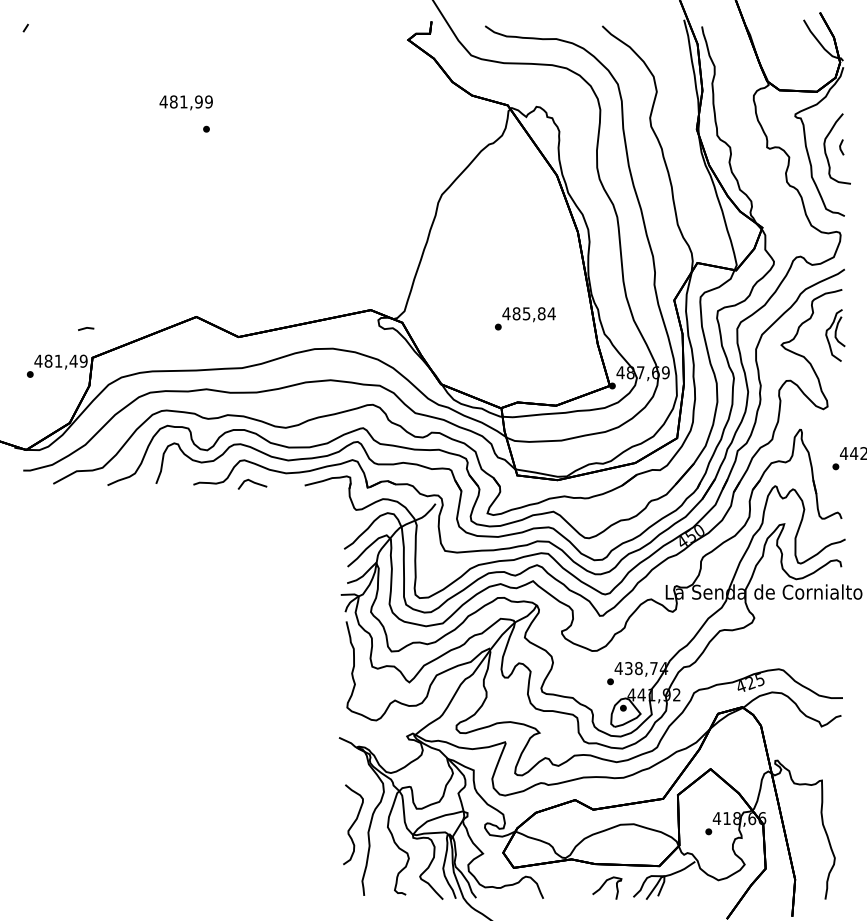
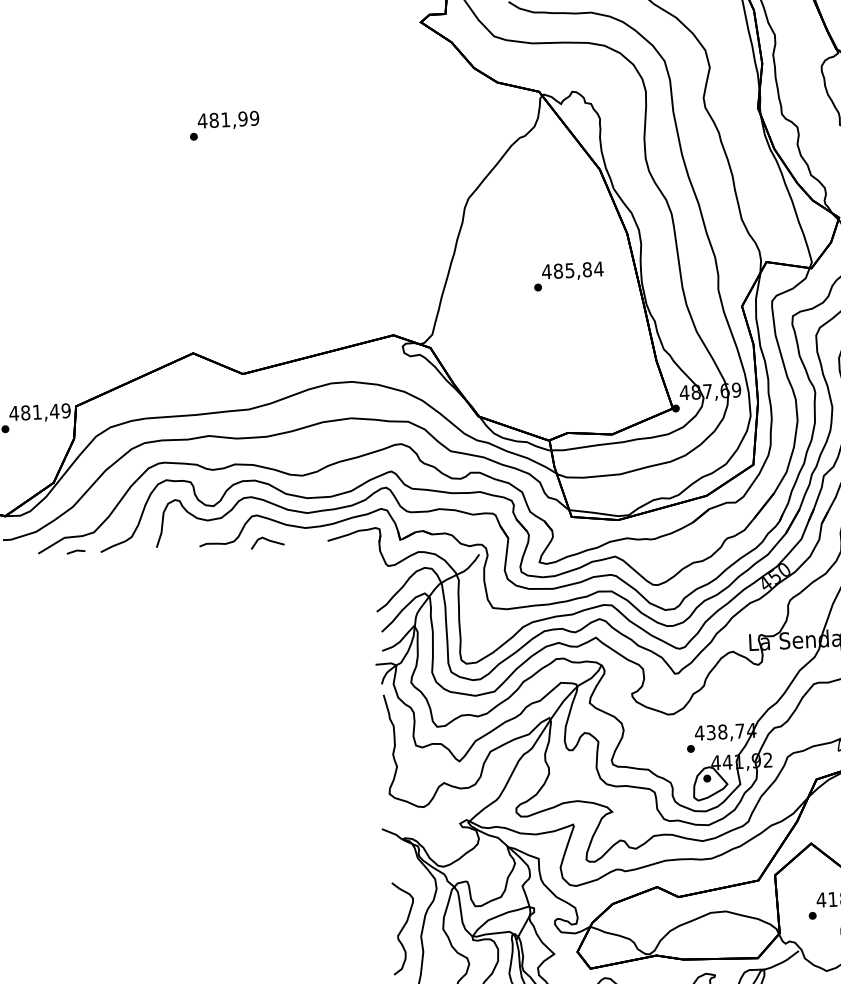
text: (185, 102) -> (227, 120), moved
text: (525, 318) -> (568, 276), moved
line: (86, 328) -> (76, 551), moved

